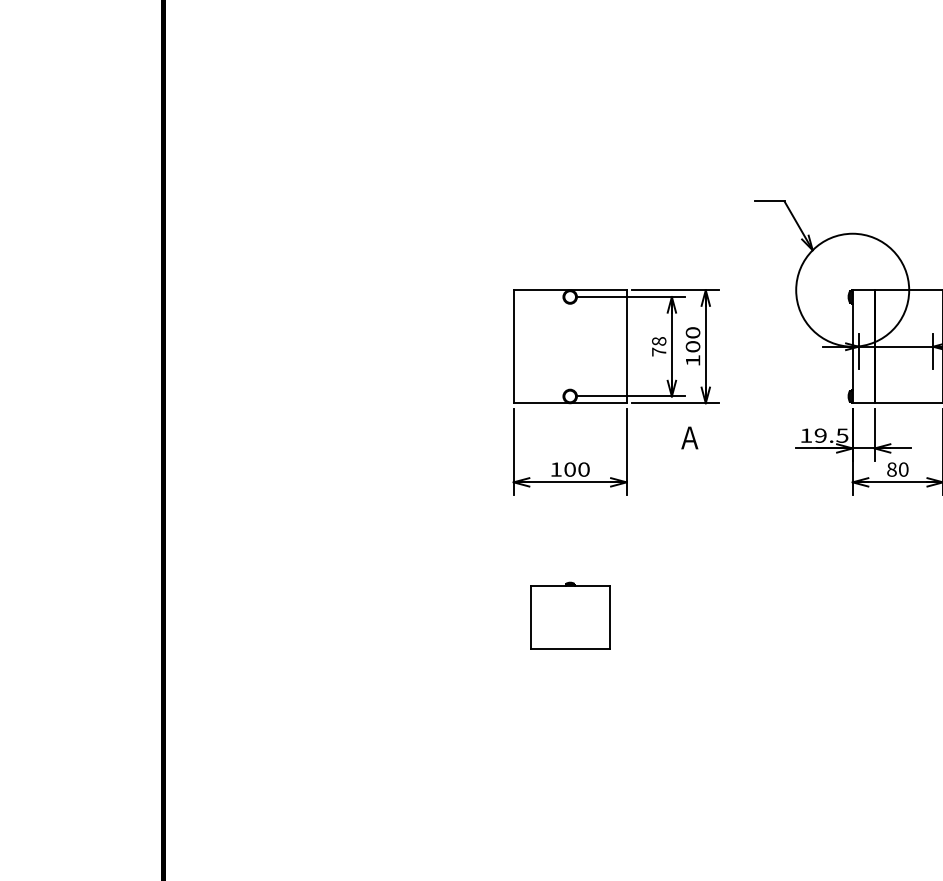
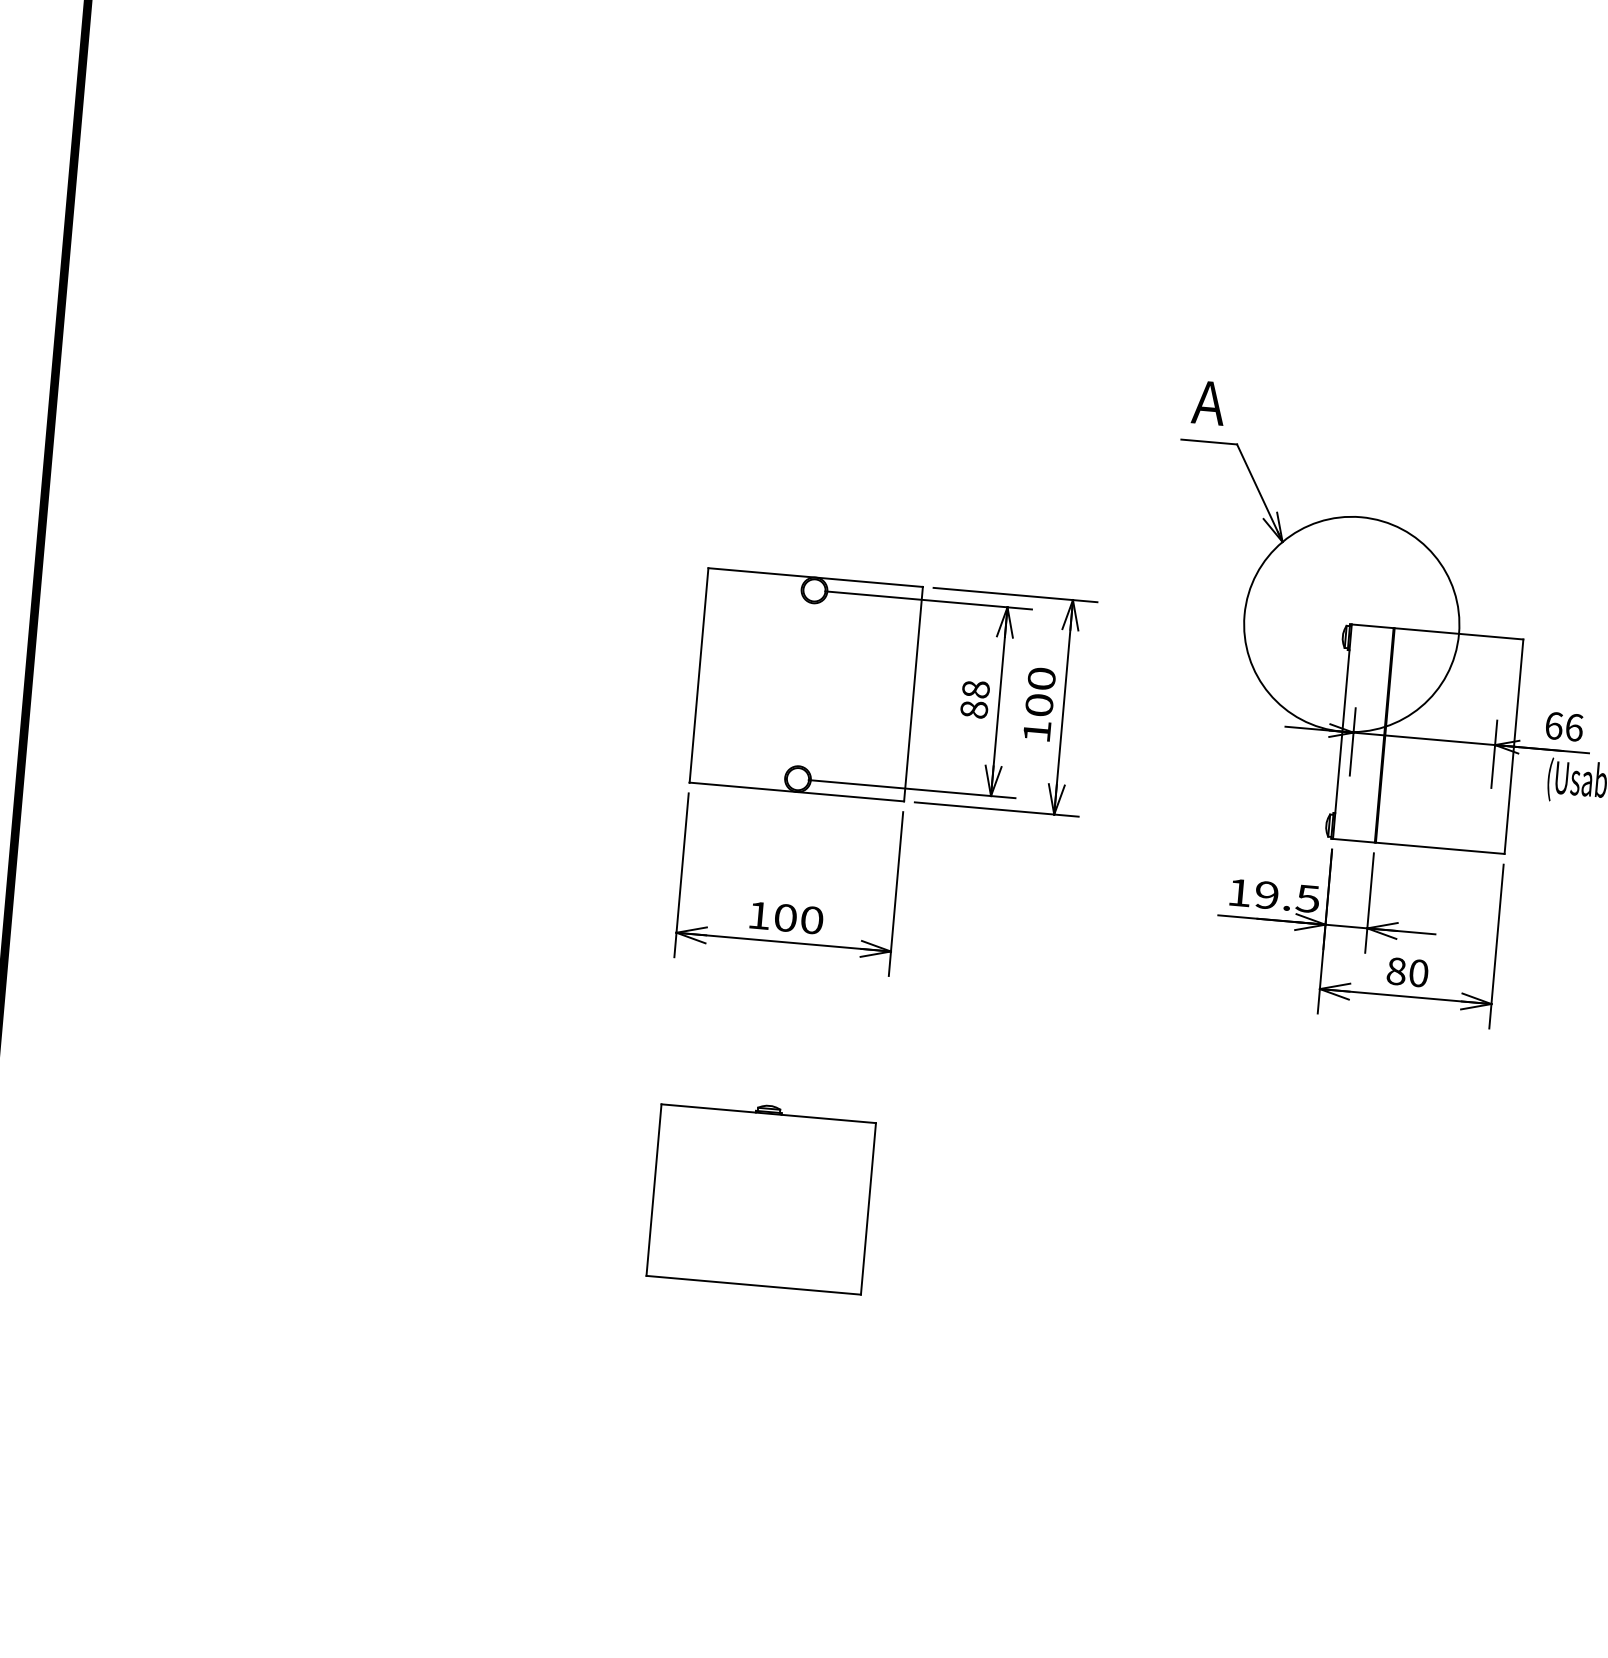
text: (659, 351) -> (974, 708), 78 -> 88
text: (689, 437) -> (1208, 402), moved
part: (570, 615) -> (762, 1194), size x1.43

